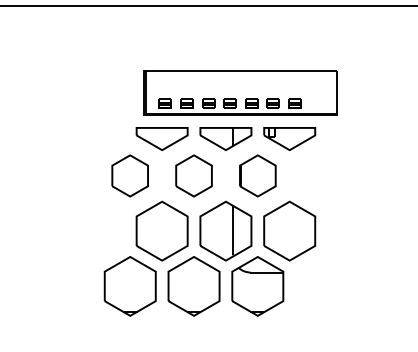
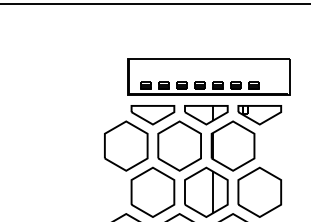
part: (240, 92) -> (208, 76), moved
part: (129, 175) -> (125, 145), size x1.43
part: (193, 175) -> (179, 145), size x1.43
part: (257, 175) -> (232, 145), size x1.43

